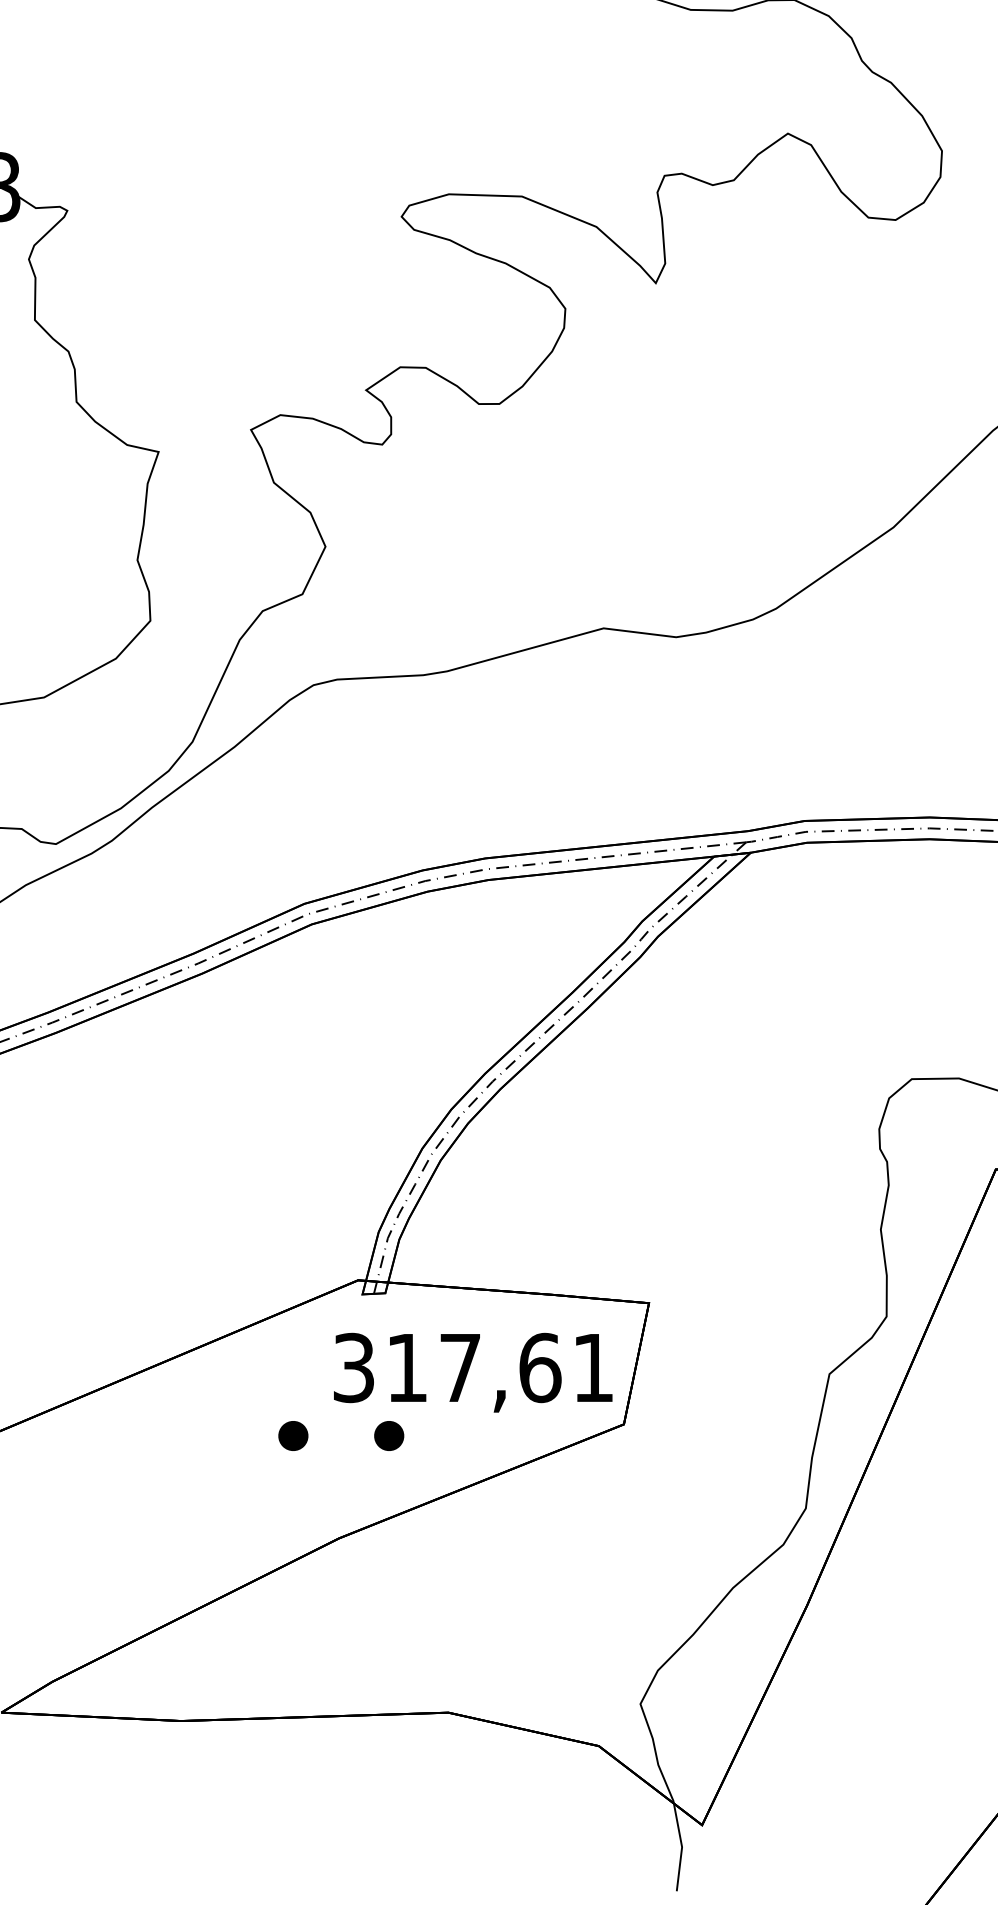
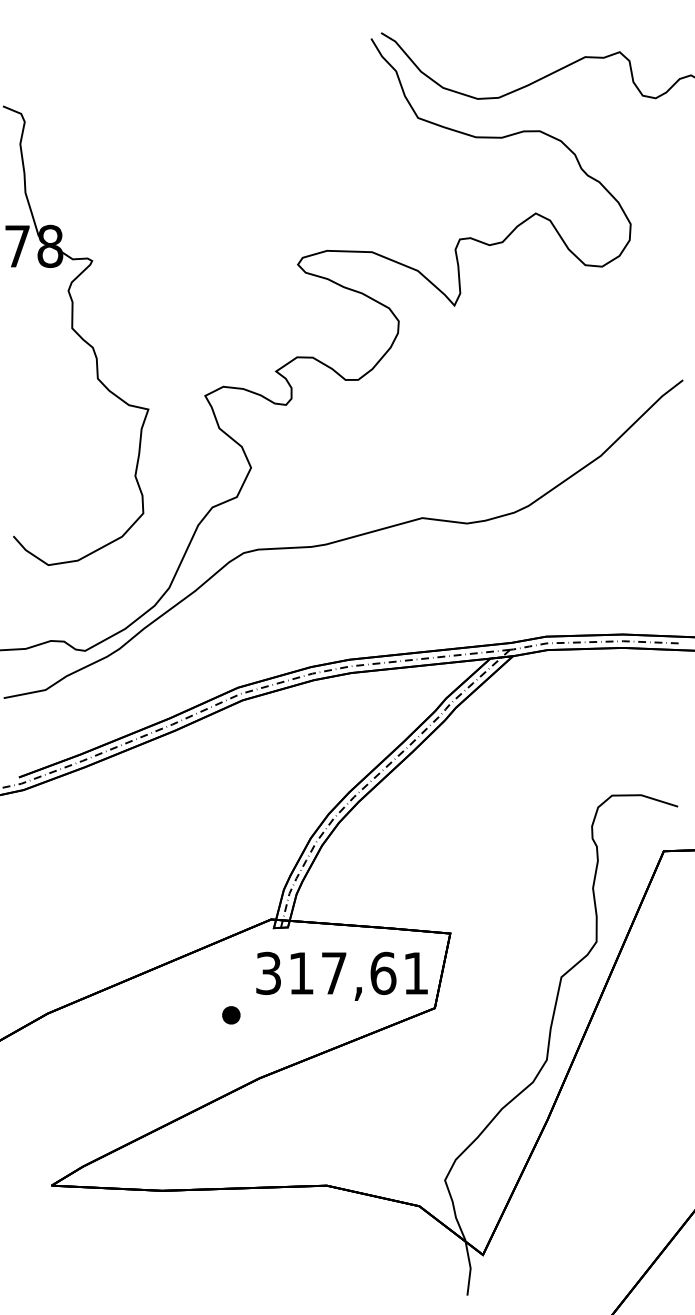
part: (389, 1436) -> (290, 1015), removed

